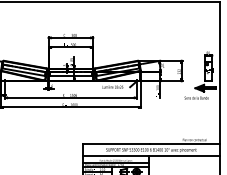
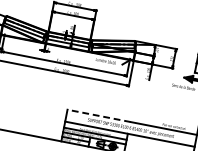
line: (116, 143) -> (99, 115), solid -> dashed

